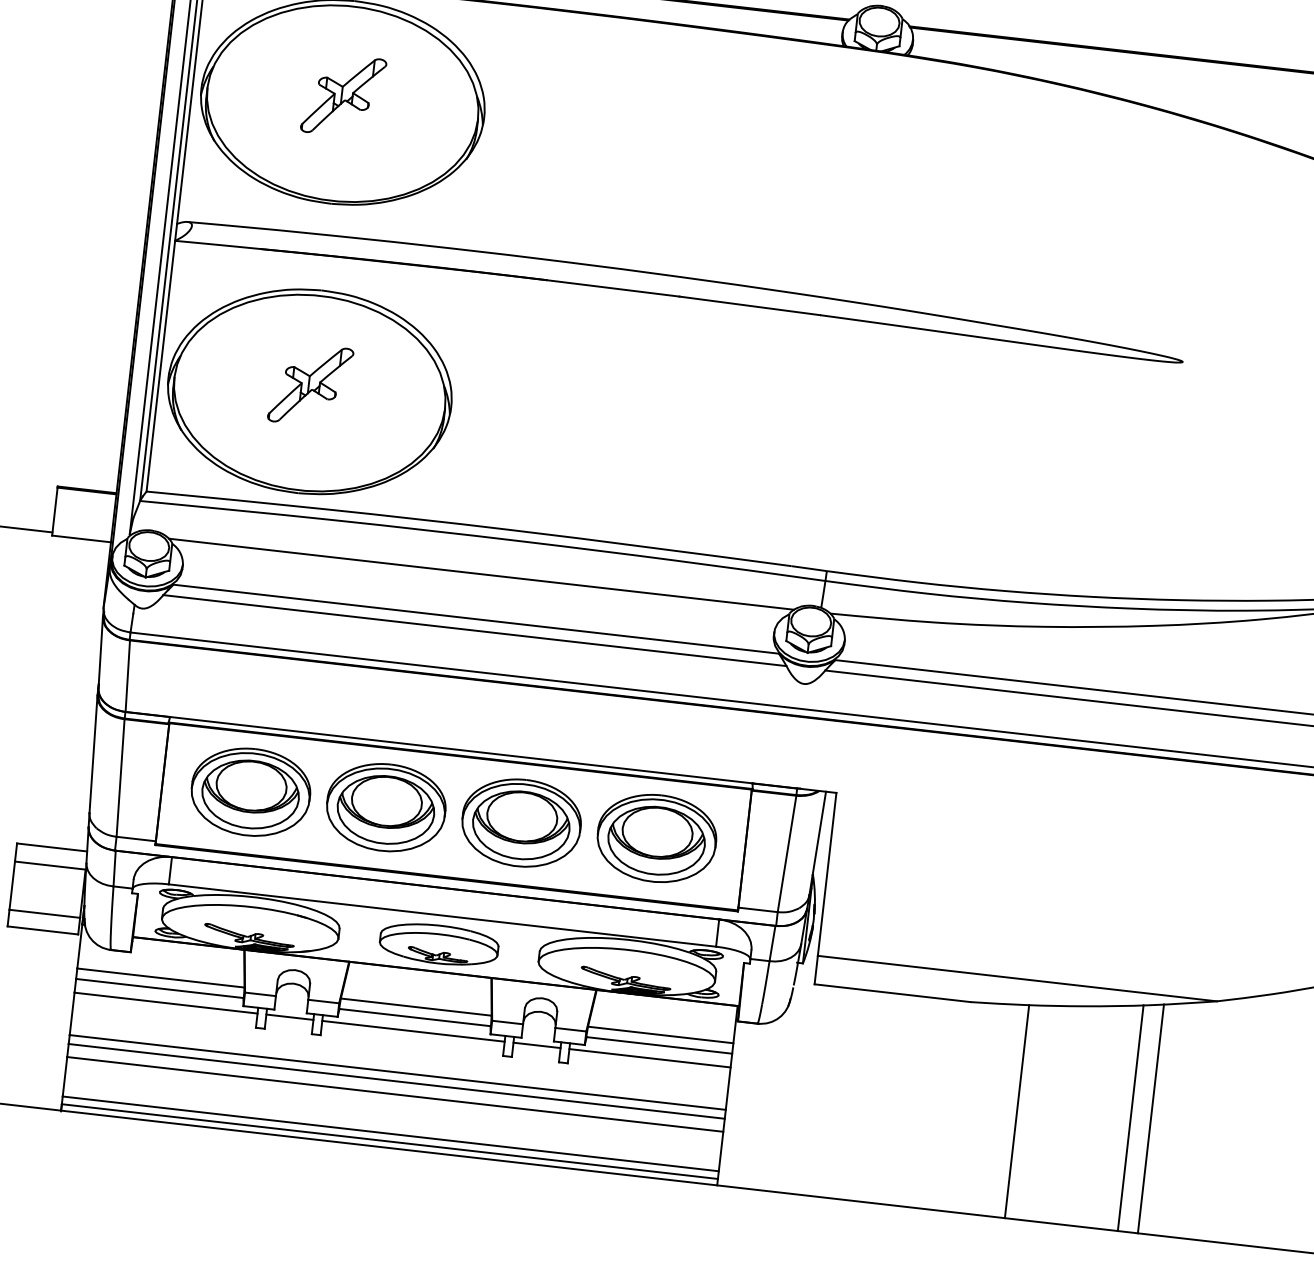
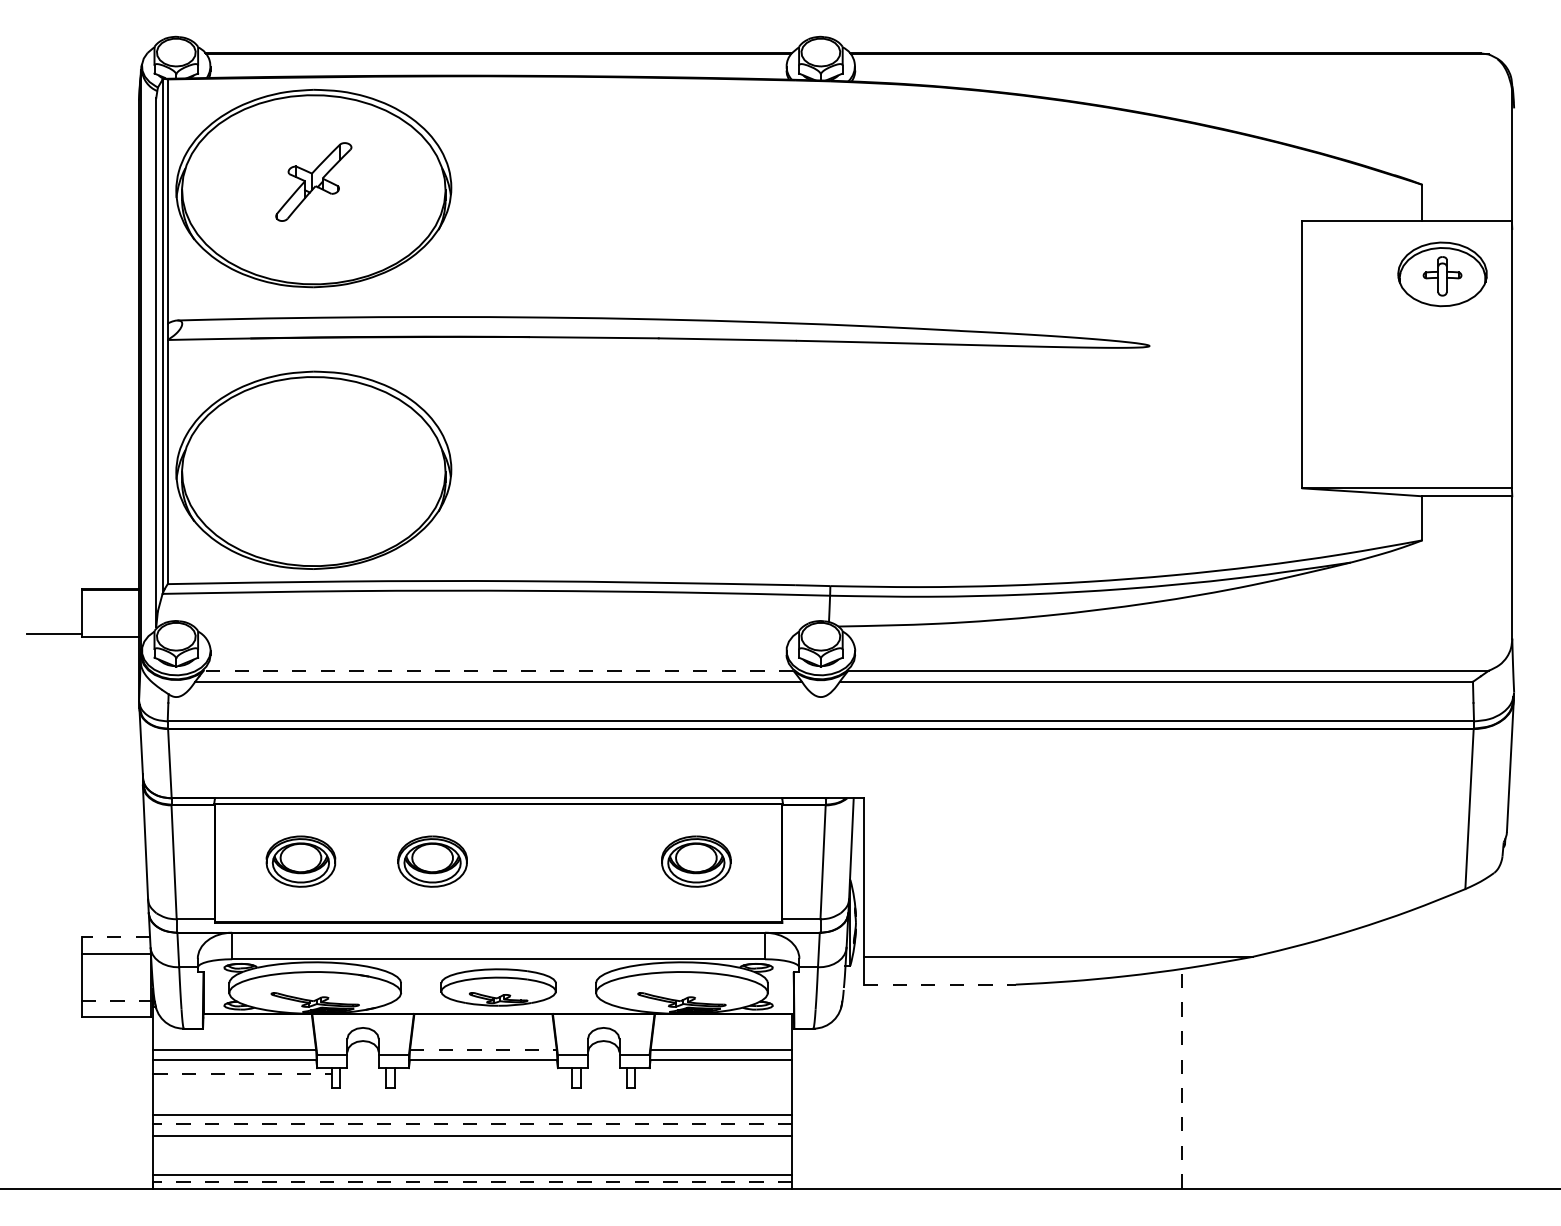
part: (310, 384) -> (313, 463), removed
line: (481, 573) -> (498, 626), removed
line: (476, 618) -> (498, 670), solid -> dashed
part: (250, 791) -> (300, 861), size x0.6
part: (386, 807) -> (432, 861), size x0.6
part: (521, 822) -> (564, 861), removed
part: (657, 838) -> (696, 861), size x0.6
line: (51, 847) -> (115, 936), solid -> dashed
line: (45, 914) -> (116, 1001), solid -> dashed
line: (892, 993) -> (939, 984), solid -> dashed
line: (166, 1002) -> (242, 1073), solid -> dashed
line: (416, 1007) -> (483, 1050), solid -> dashed
line: (290, 1017) -> (363, 1073), removed
line: (413, 1031) -> (483, 1073), removed
line: (536, 1045) -> (603, 1073), removed
line: (649, 1057) -> (713, 1073), removed
line: (396, 1081) -> (472, 1123), solid -> dashed
line: (1017, 1111) -> (1072, 1084), removed
line: (1130, 1118) -> (1182, 1078), solid -> dashed
line: (1150, 1118) -> (1201, 1076), removed
line: (389, 1141) -> (472, 1182), solid -> dashed

